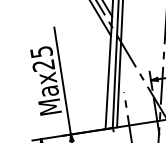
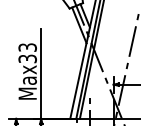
text: (42, 59) -> (27, 53), Max25 -> Max33

